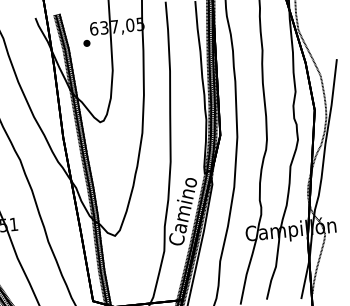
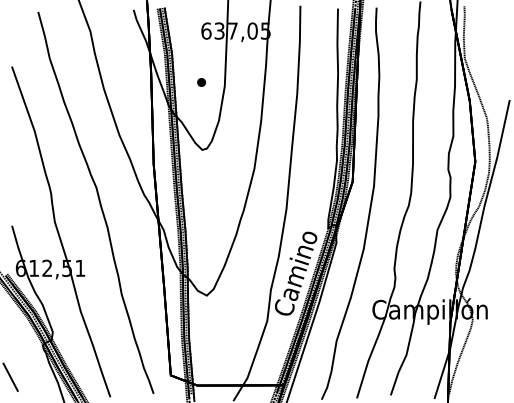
part: (86, 43) -> (201, 82), moved

